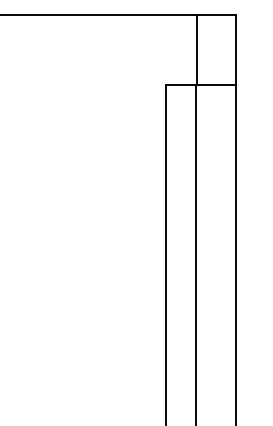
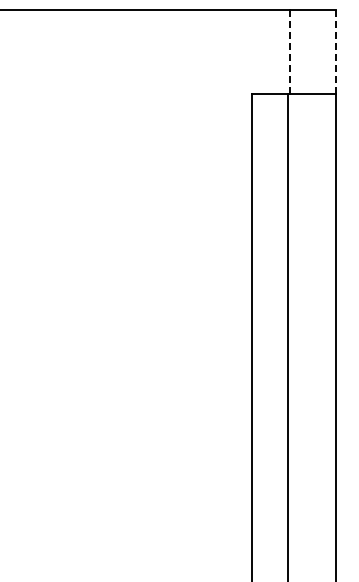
line: (196, 48) -> (289, 51), solid -> dashed
line: (235, 49) -> (336, 52), solid -> dashed

